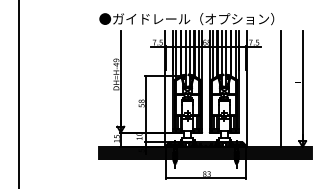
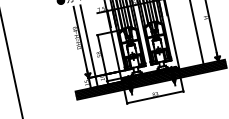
line: (130, 89) -> (89, 46), added

